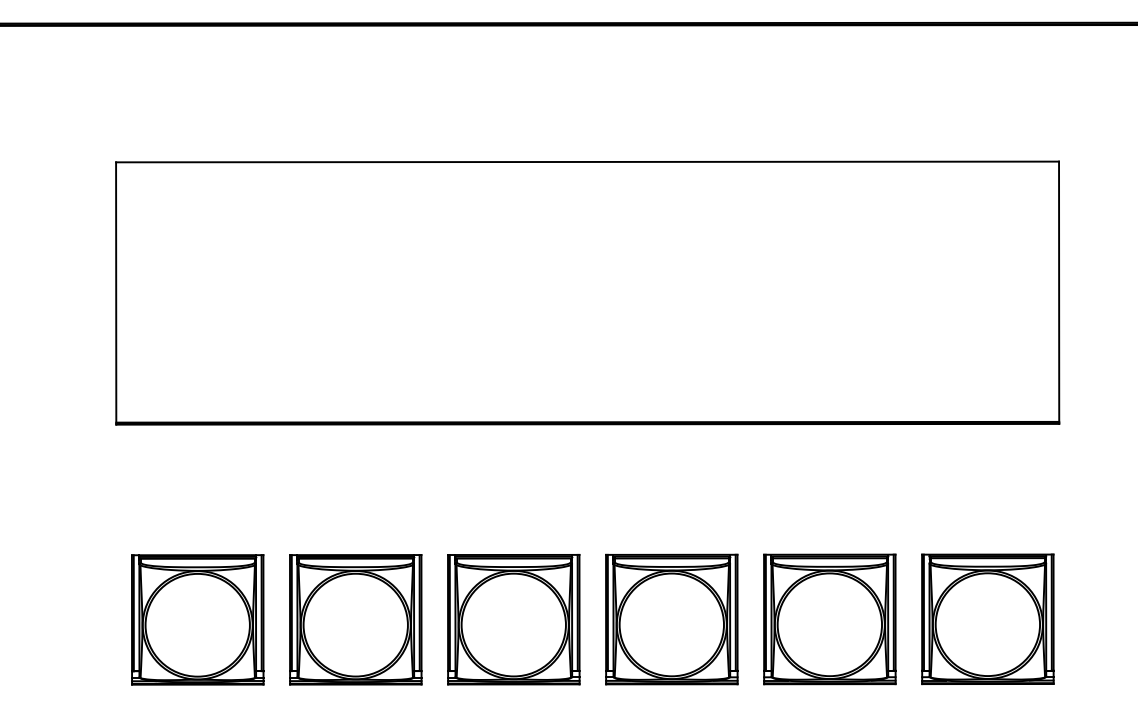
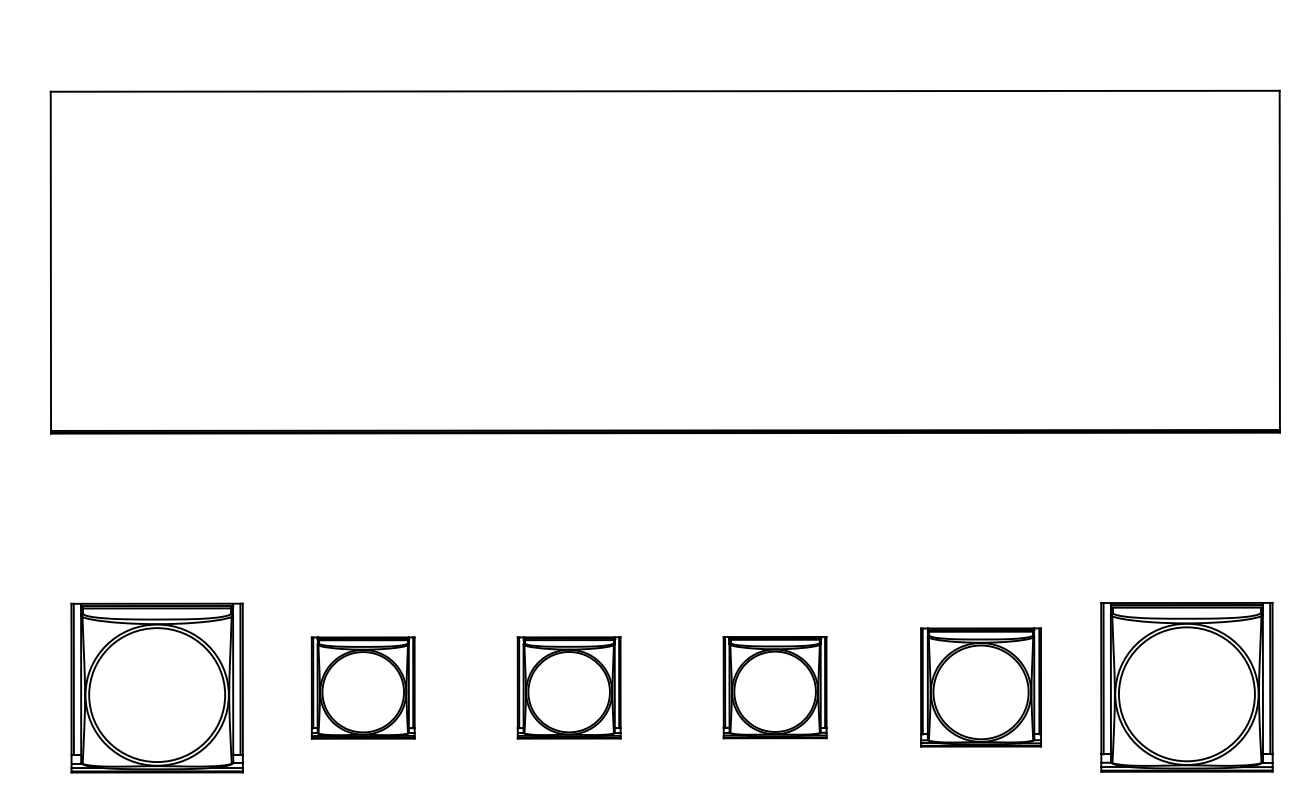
part: (355, 619) -> (362, 687), size x0.6
part: (513, 619) -> (568, 687), size x0.6
part: (671, 619) -> (774, 687), size x0.6
part: (829, 619) -> (980, 687), size x0.7

